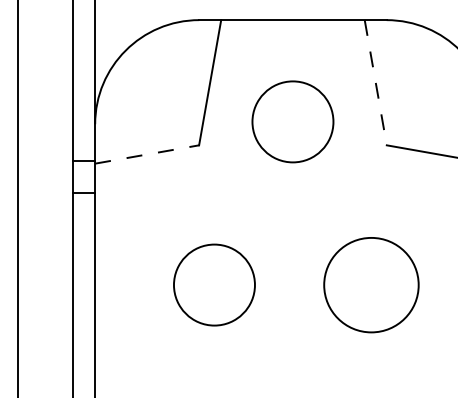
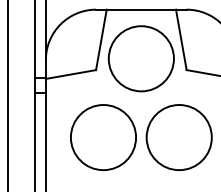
line: (376, 81) -> (181, 39), dashed -> solid
circle: (291, 121) -> (140, 58), size x1.67
line: (148, 154) -> (71, 74), dashed -> solid
circle: (214, 284) -> (103, 137), size x1.67
circle: (369, 284) -> (178, 137), size x1.43

